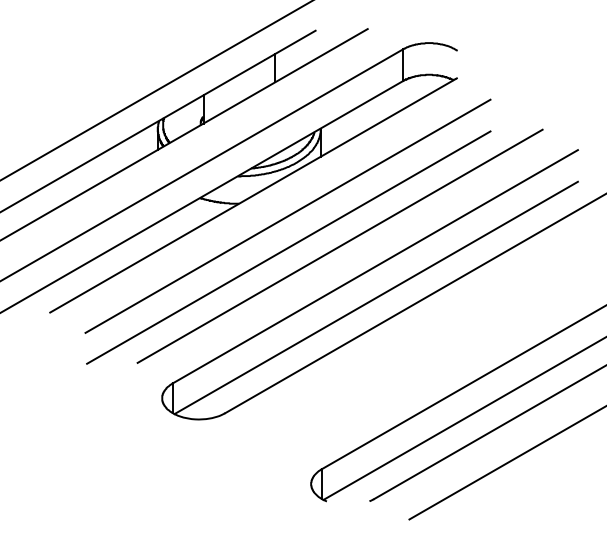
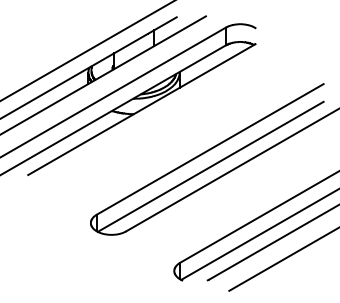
line: (286, 215) -> (160, 120), removed
line: (340, 245) -> (190, 137), removed
line: (288, 247) -> (161, 138), removed

